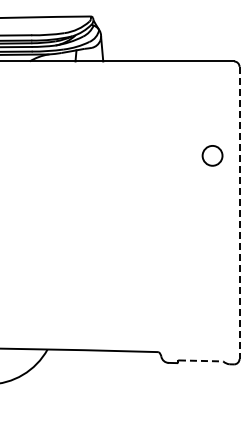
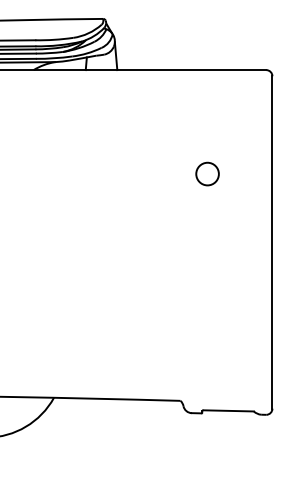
circle: (212, 155) -> (207, 173), moved
line: (239, 213) -> (272, 243), dashed -> solid
line: (201, 360) -> (229, 410), dashed -> solid

